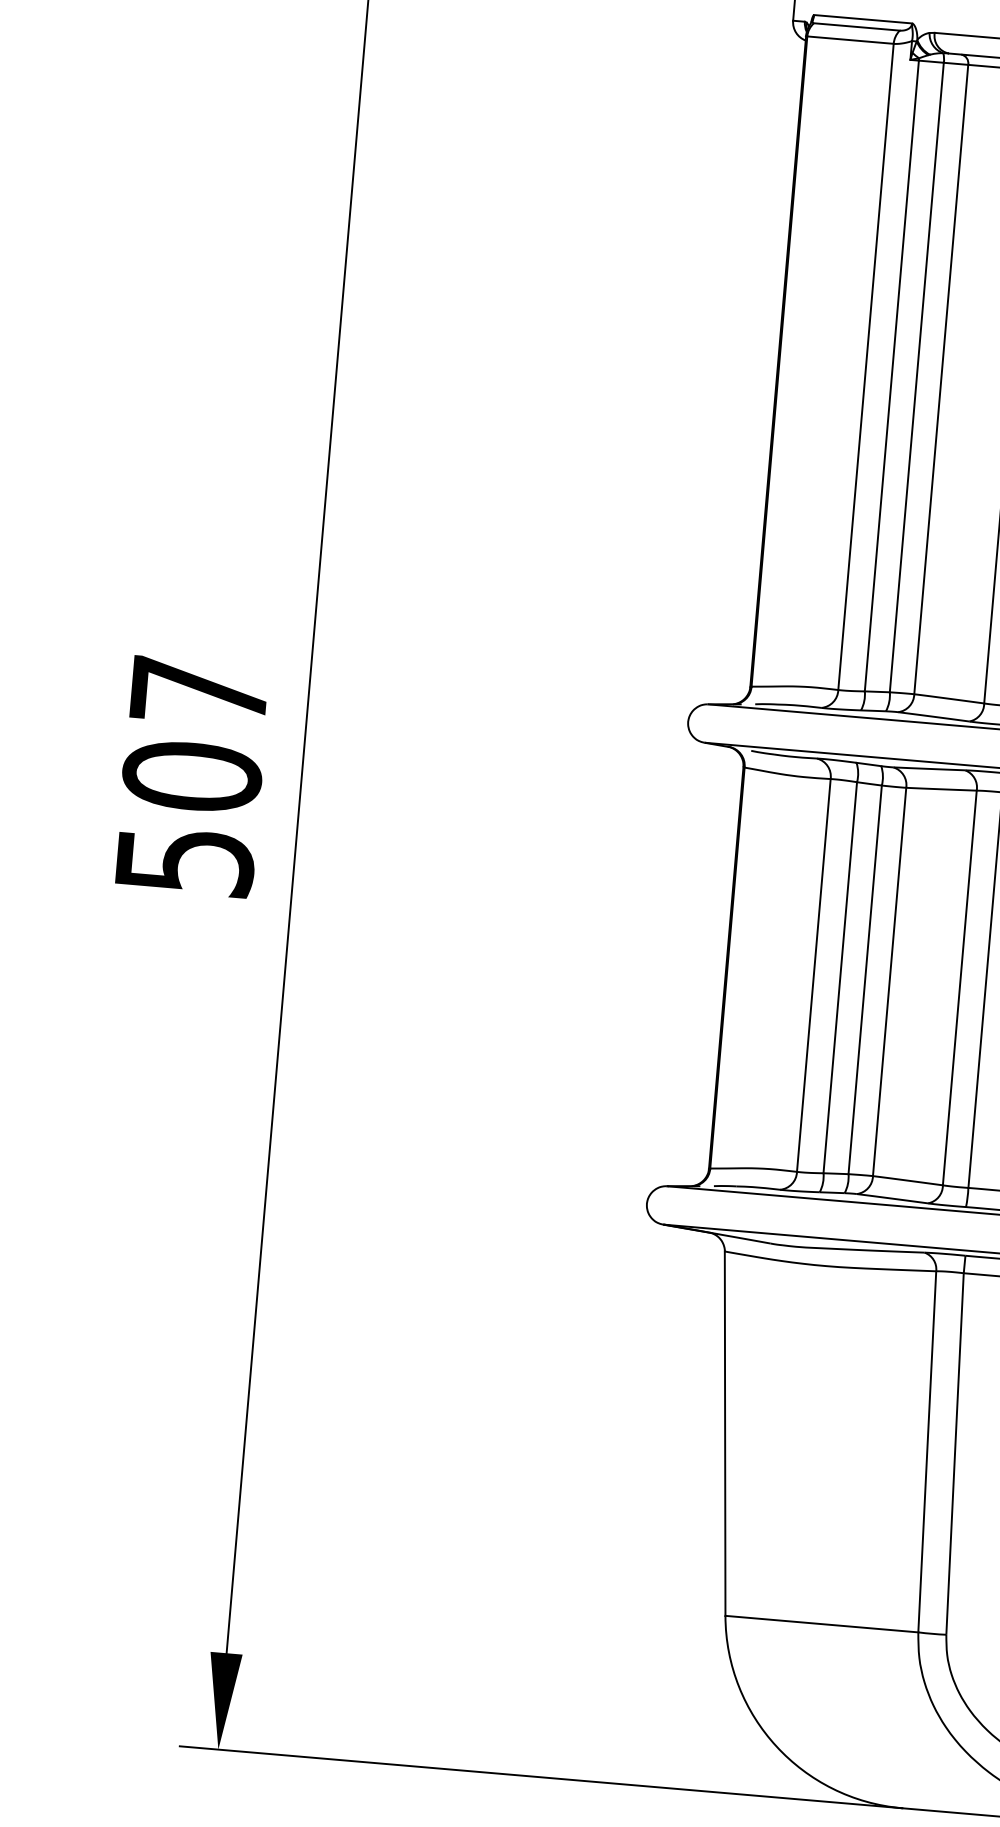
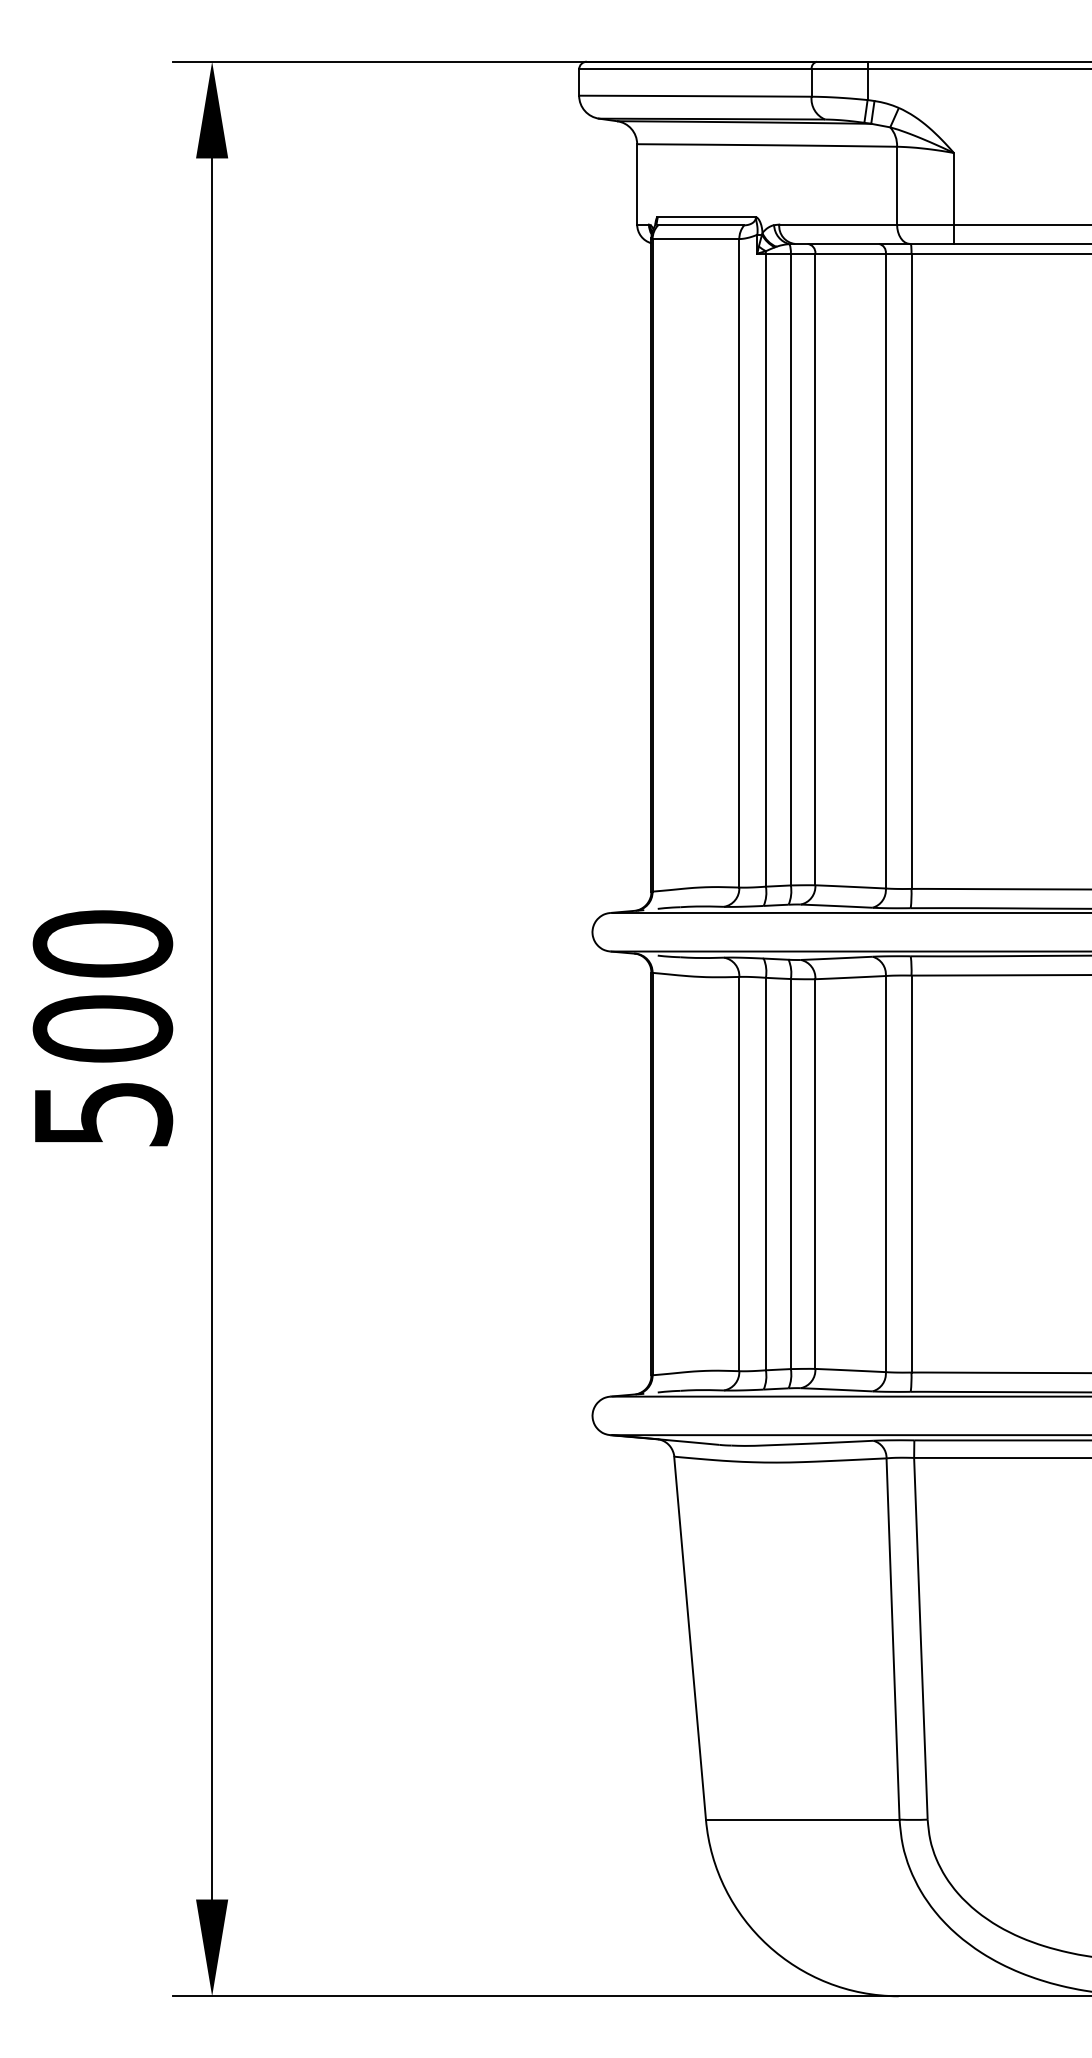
text: (199, 691) -> (102, 943), 507 -> 500

